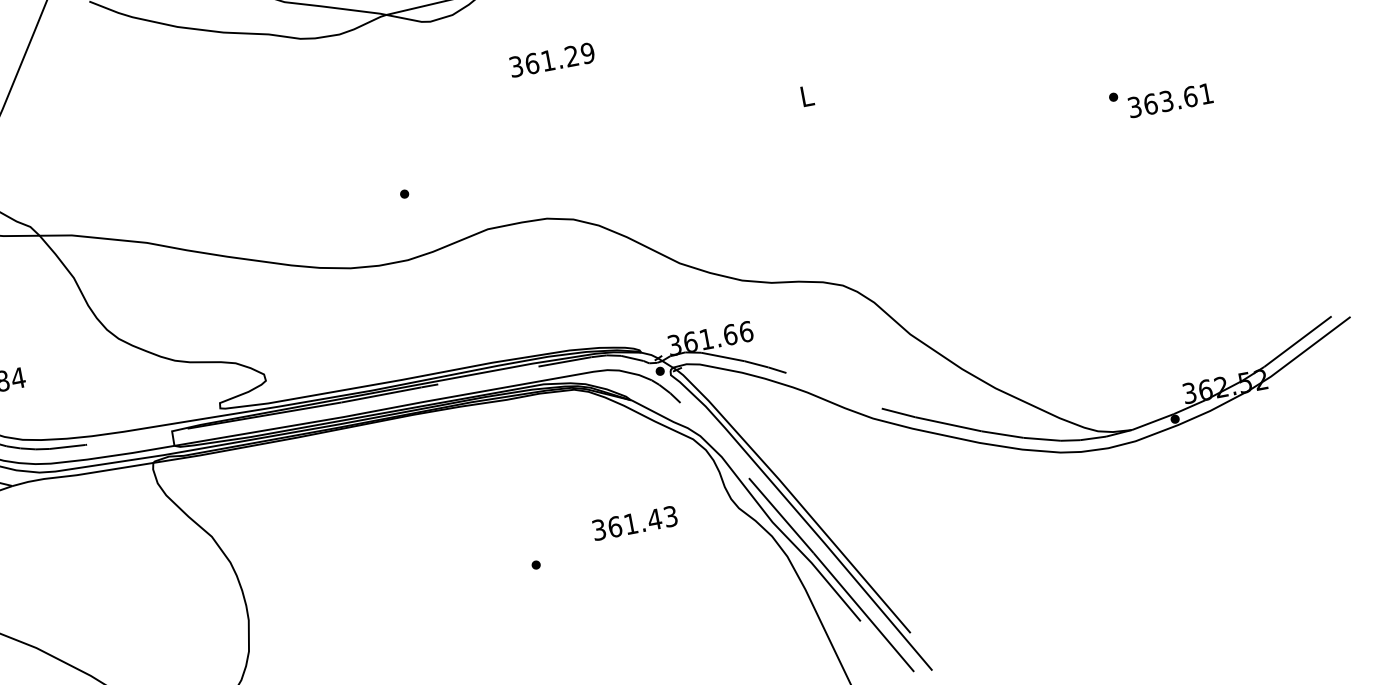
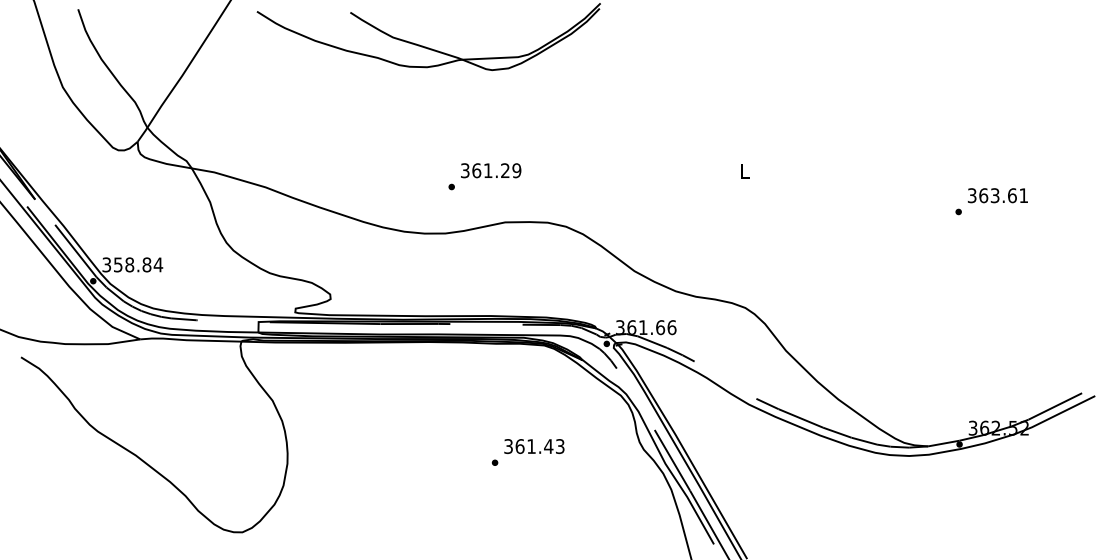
text: (552, 59) -> (491, 170), moved
text: (1169, 100) -> (997, 195), moved
text: (635, 523) -> (534, 446), moved

